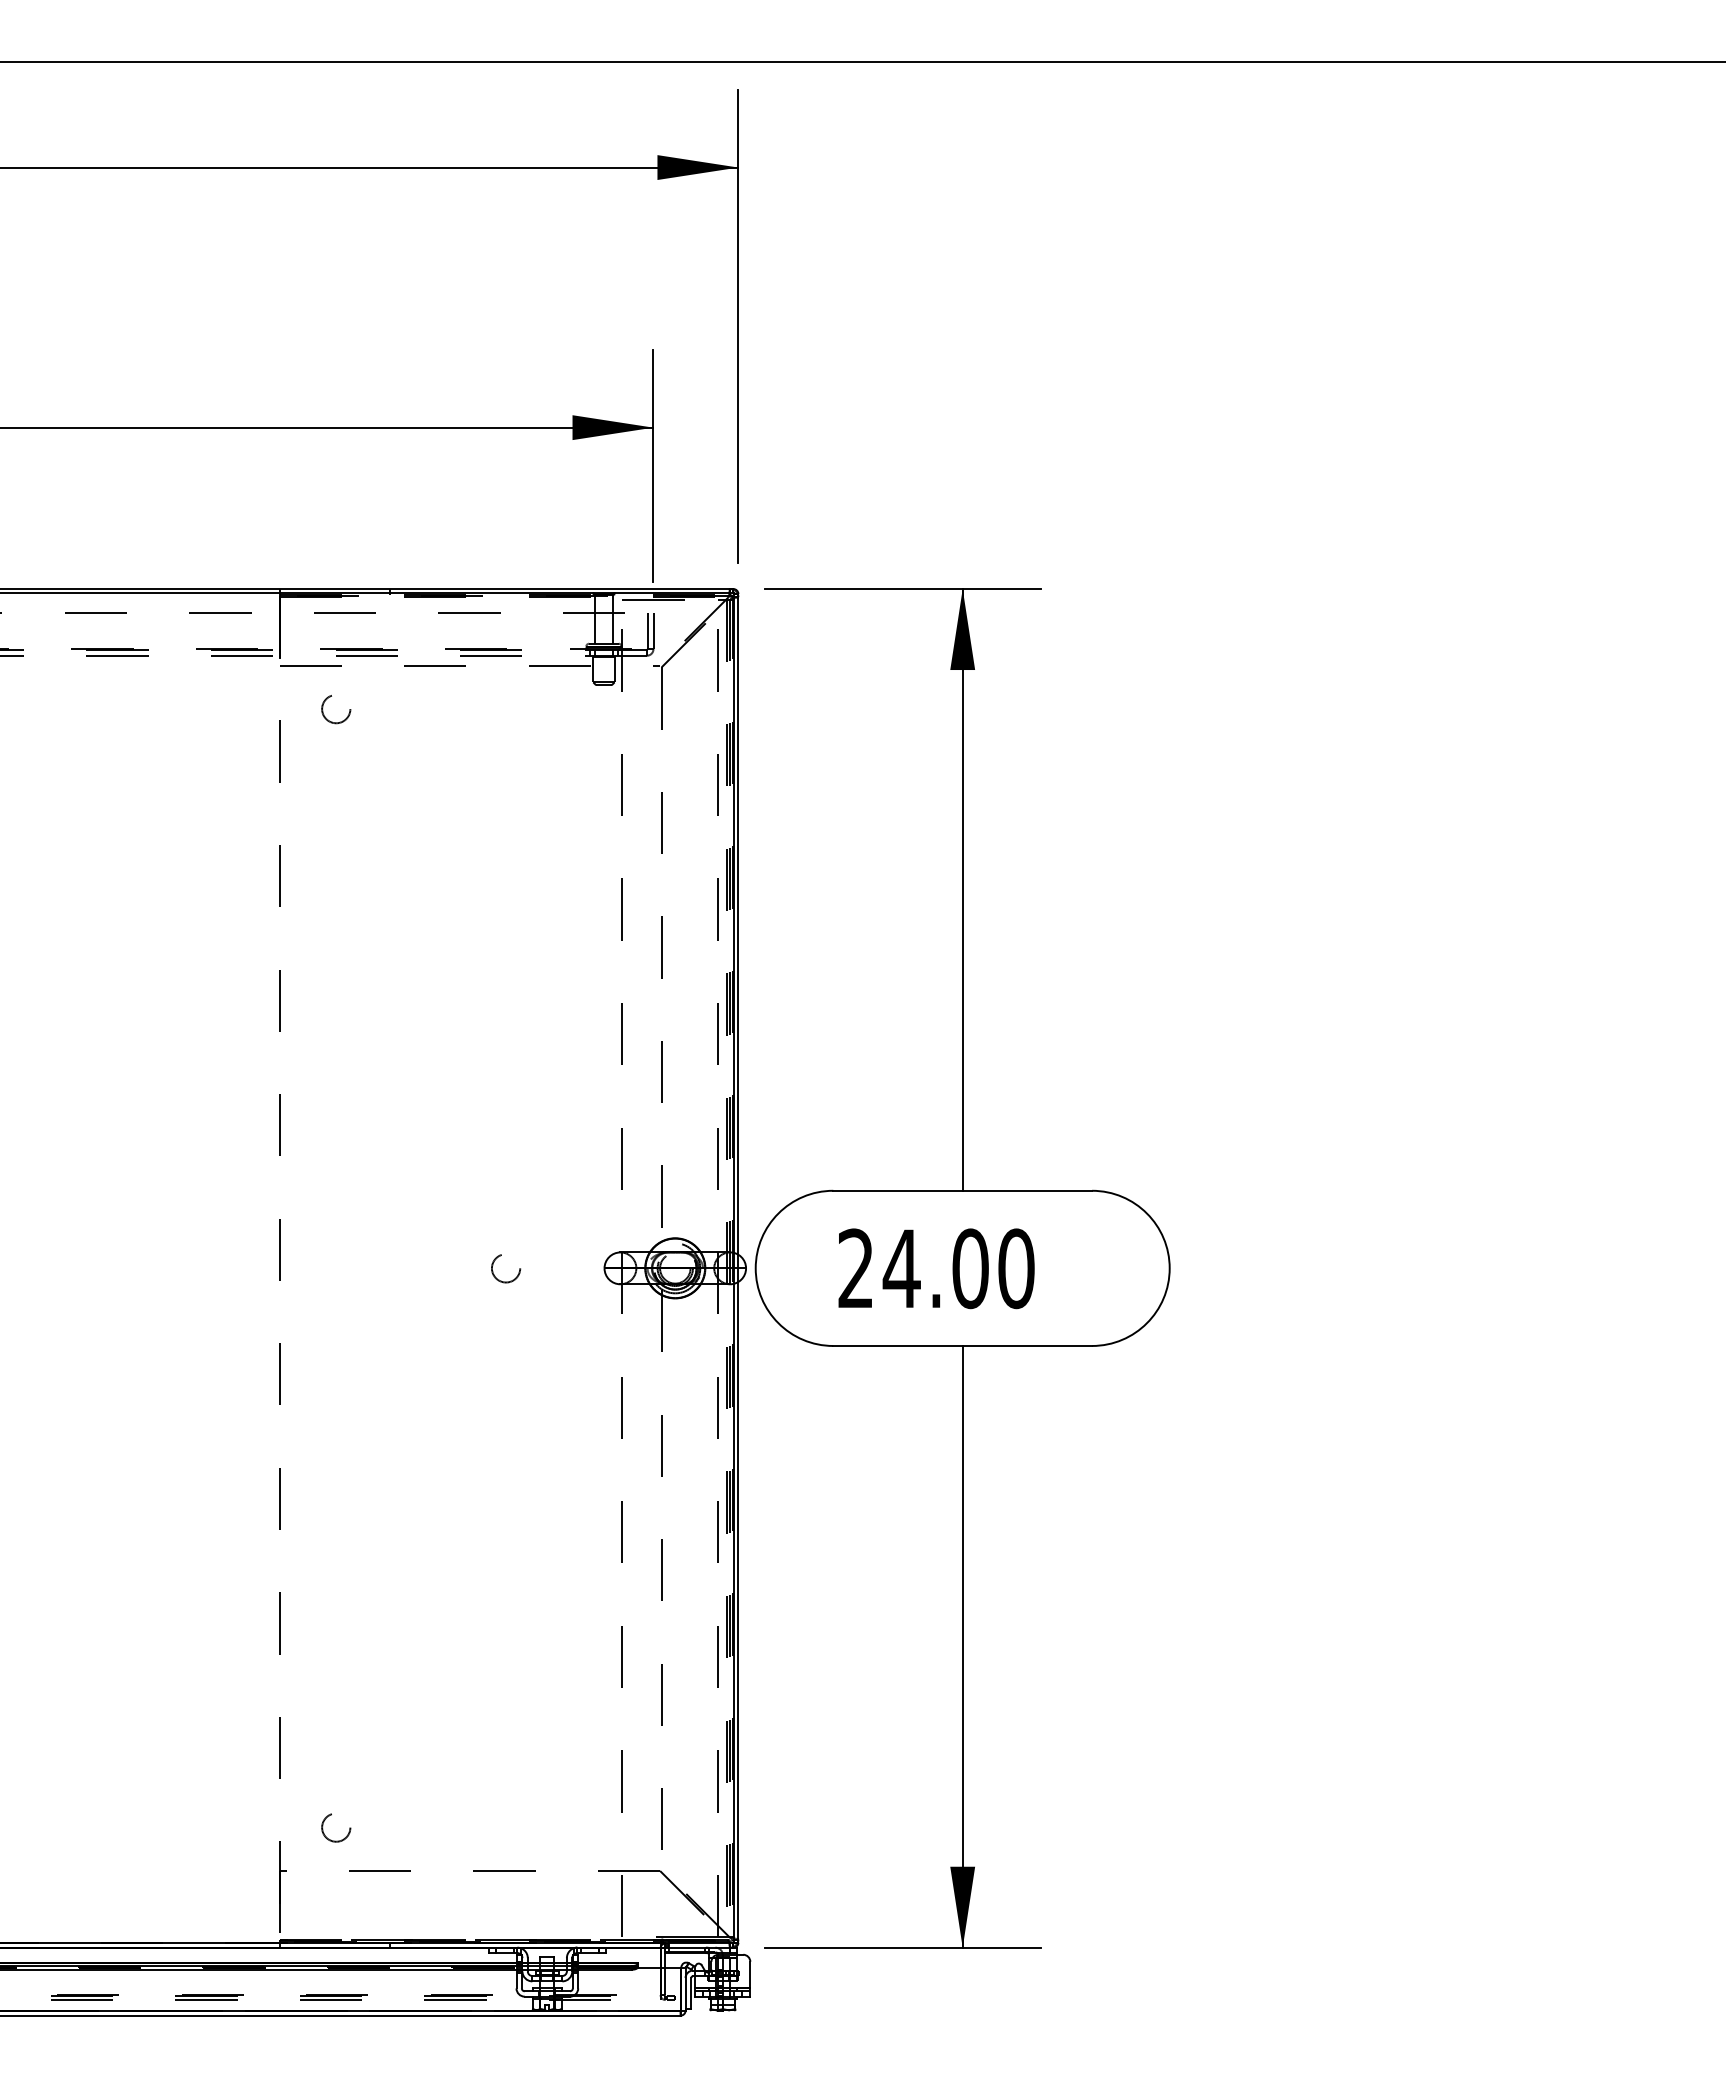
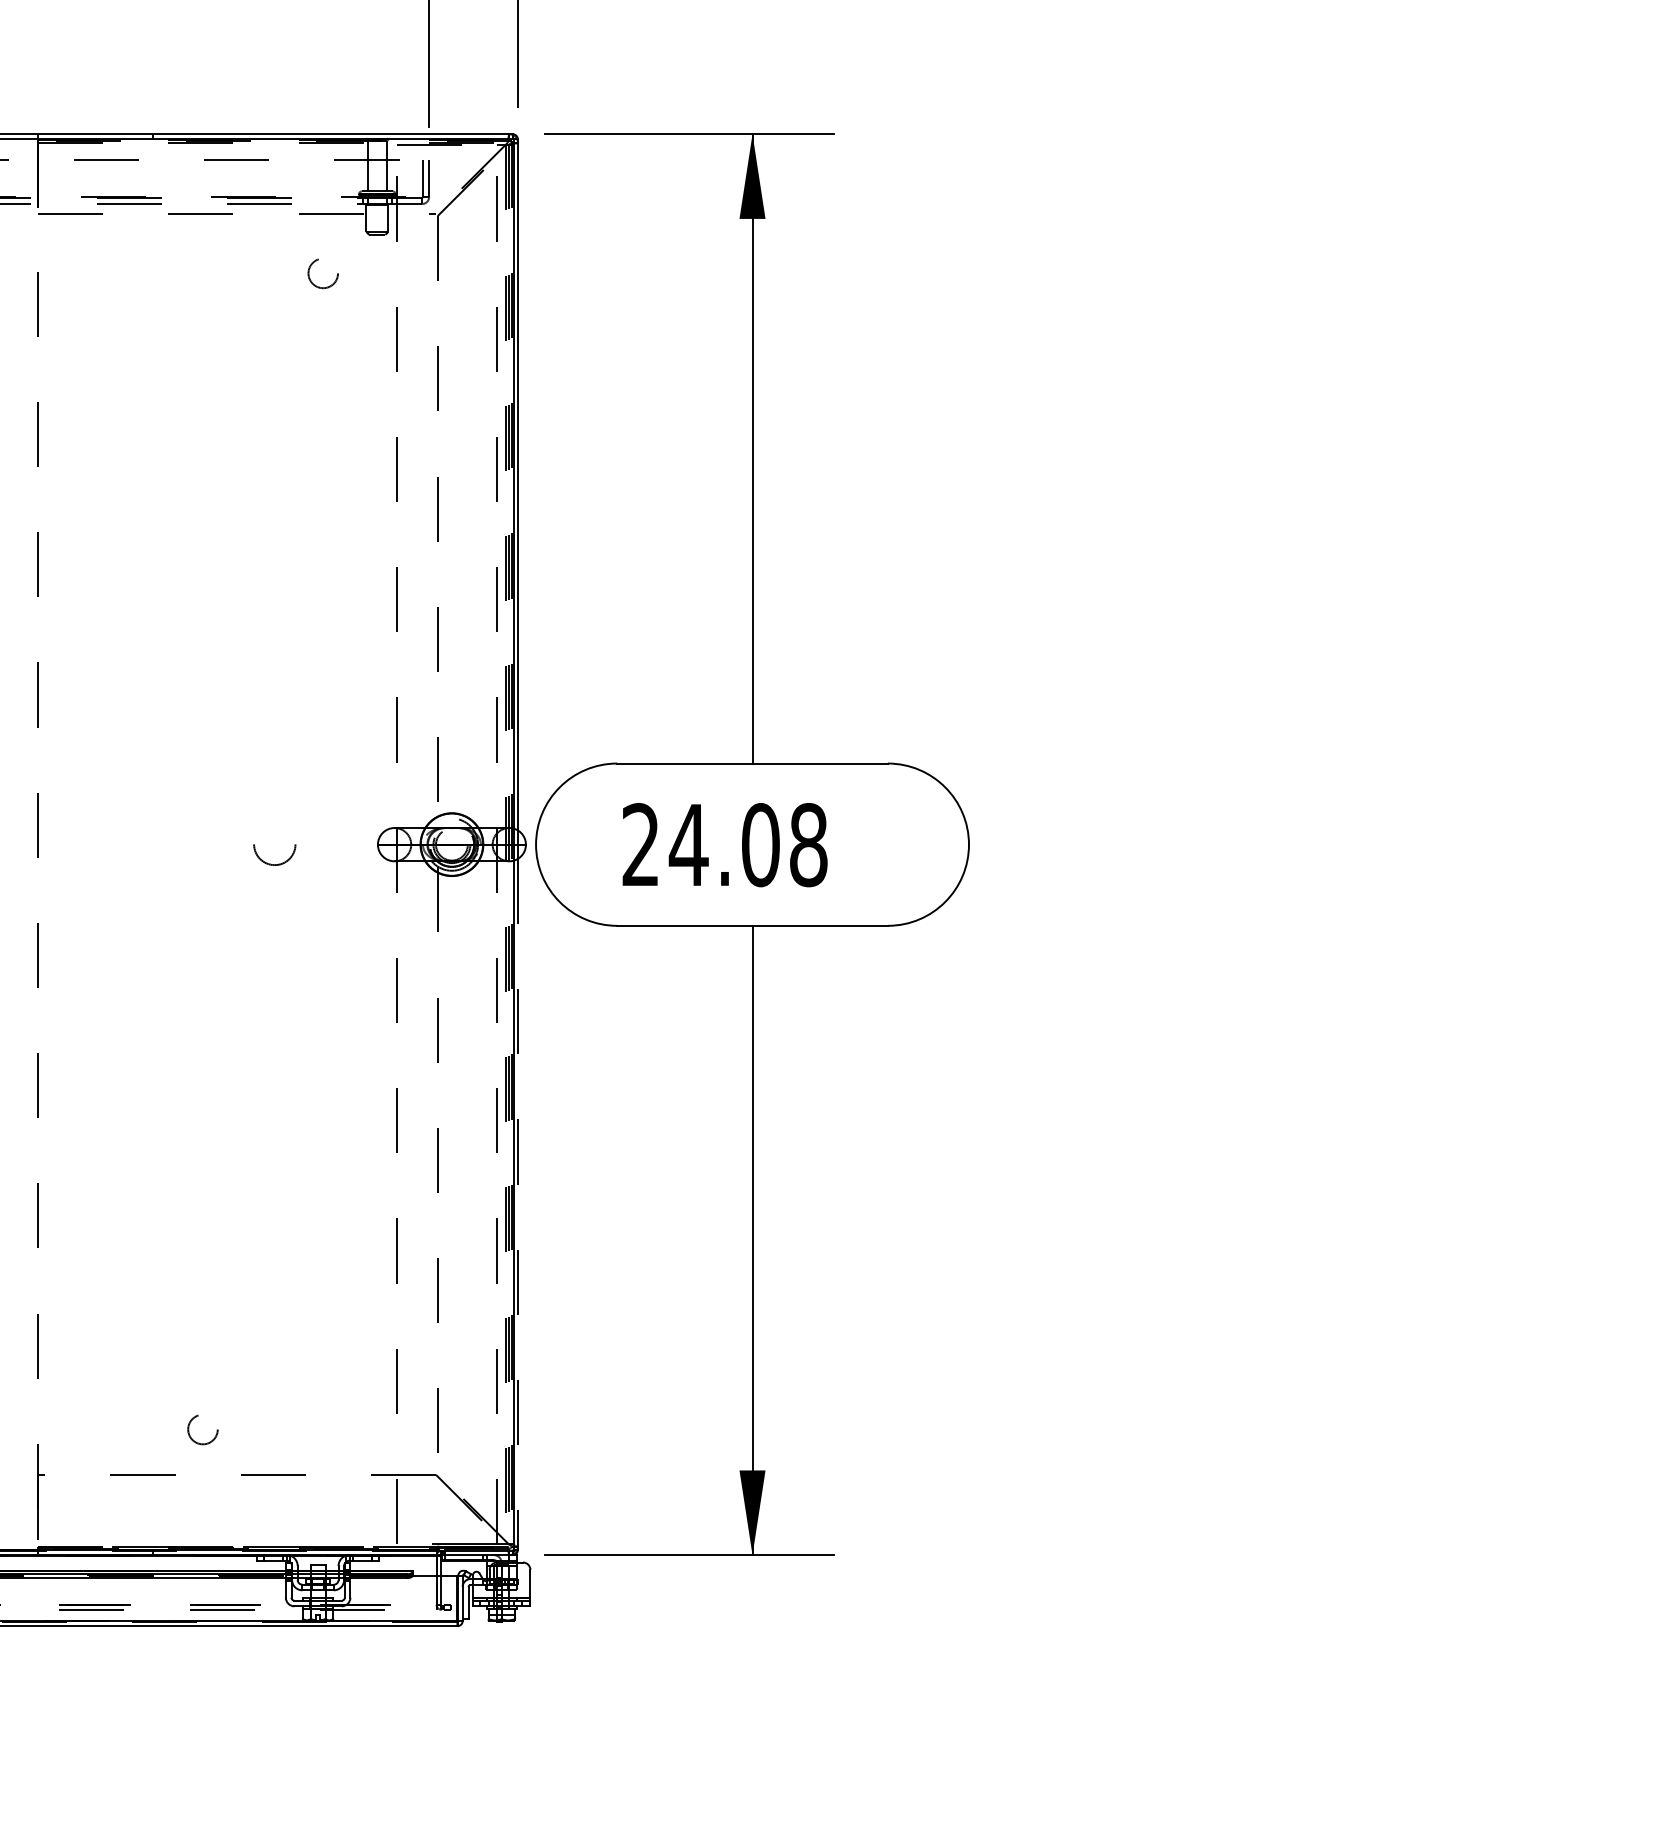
circle: (336, 709) -> (323, 273), moved
circle: (506, 1268) -> (275, 844), size x1.4
text: (1016, 1268) -> (808, 844), 24.00 -> 24.08
line: (738, 1612) -> (518, 1204), solid -> dashed
circle: (336, 1827) -> (203, 1429), moved

